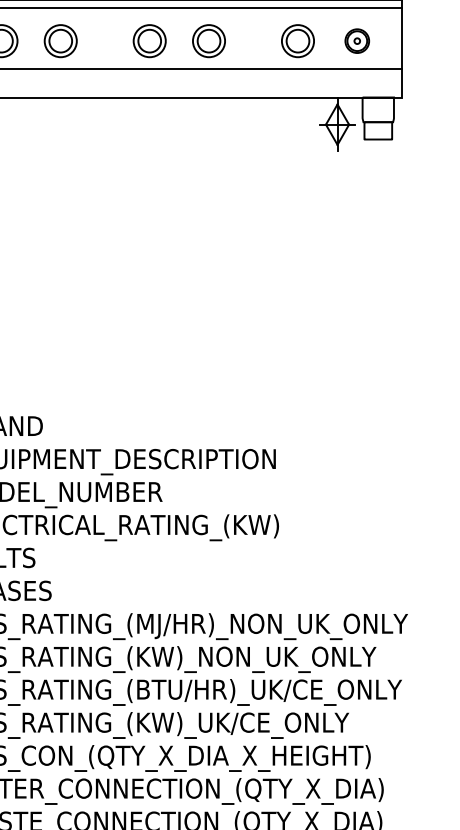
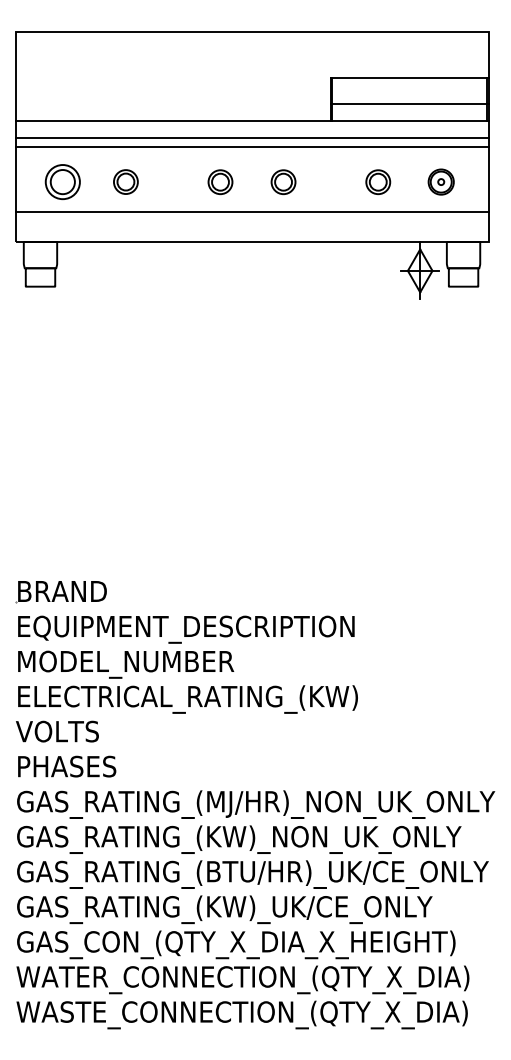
part: (60, 40) -> (125, 181), size x0.7
part: (149, 41) -> (220, 182), size x0.7
part: (208, 41) -> (283, 182), size x0.7
part: (298, 41) -> (378, 182), size x0.7

